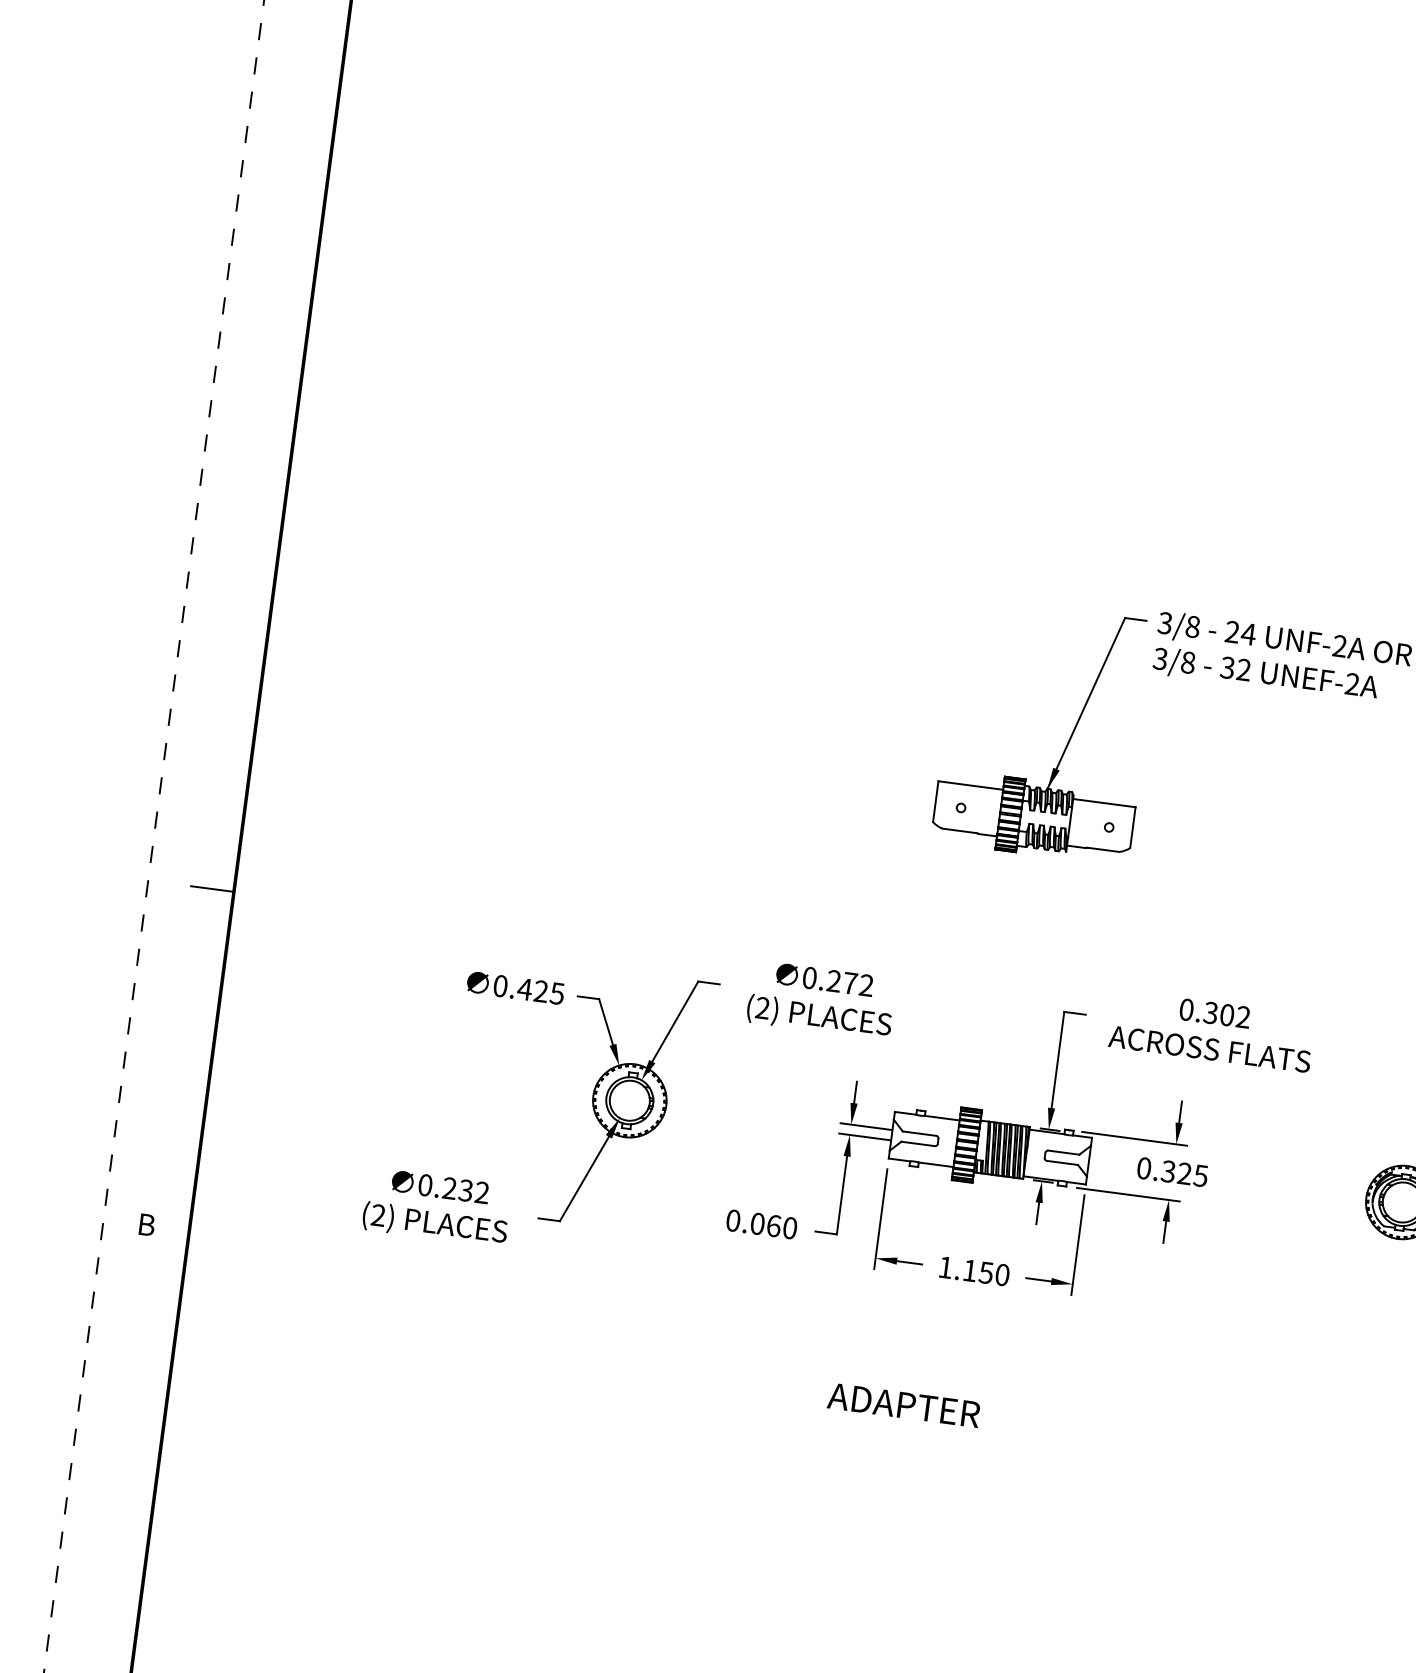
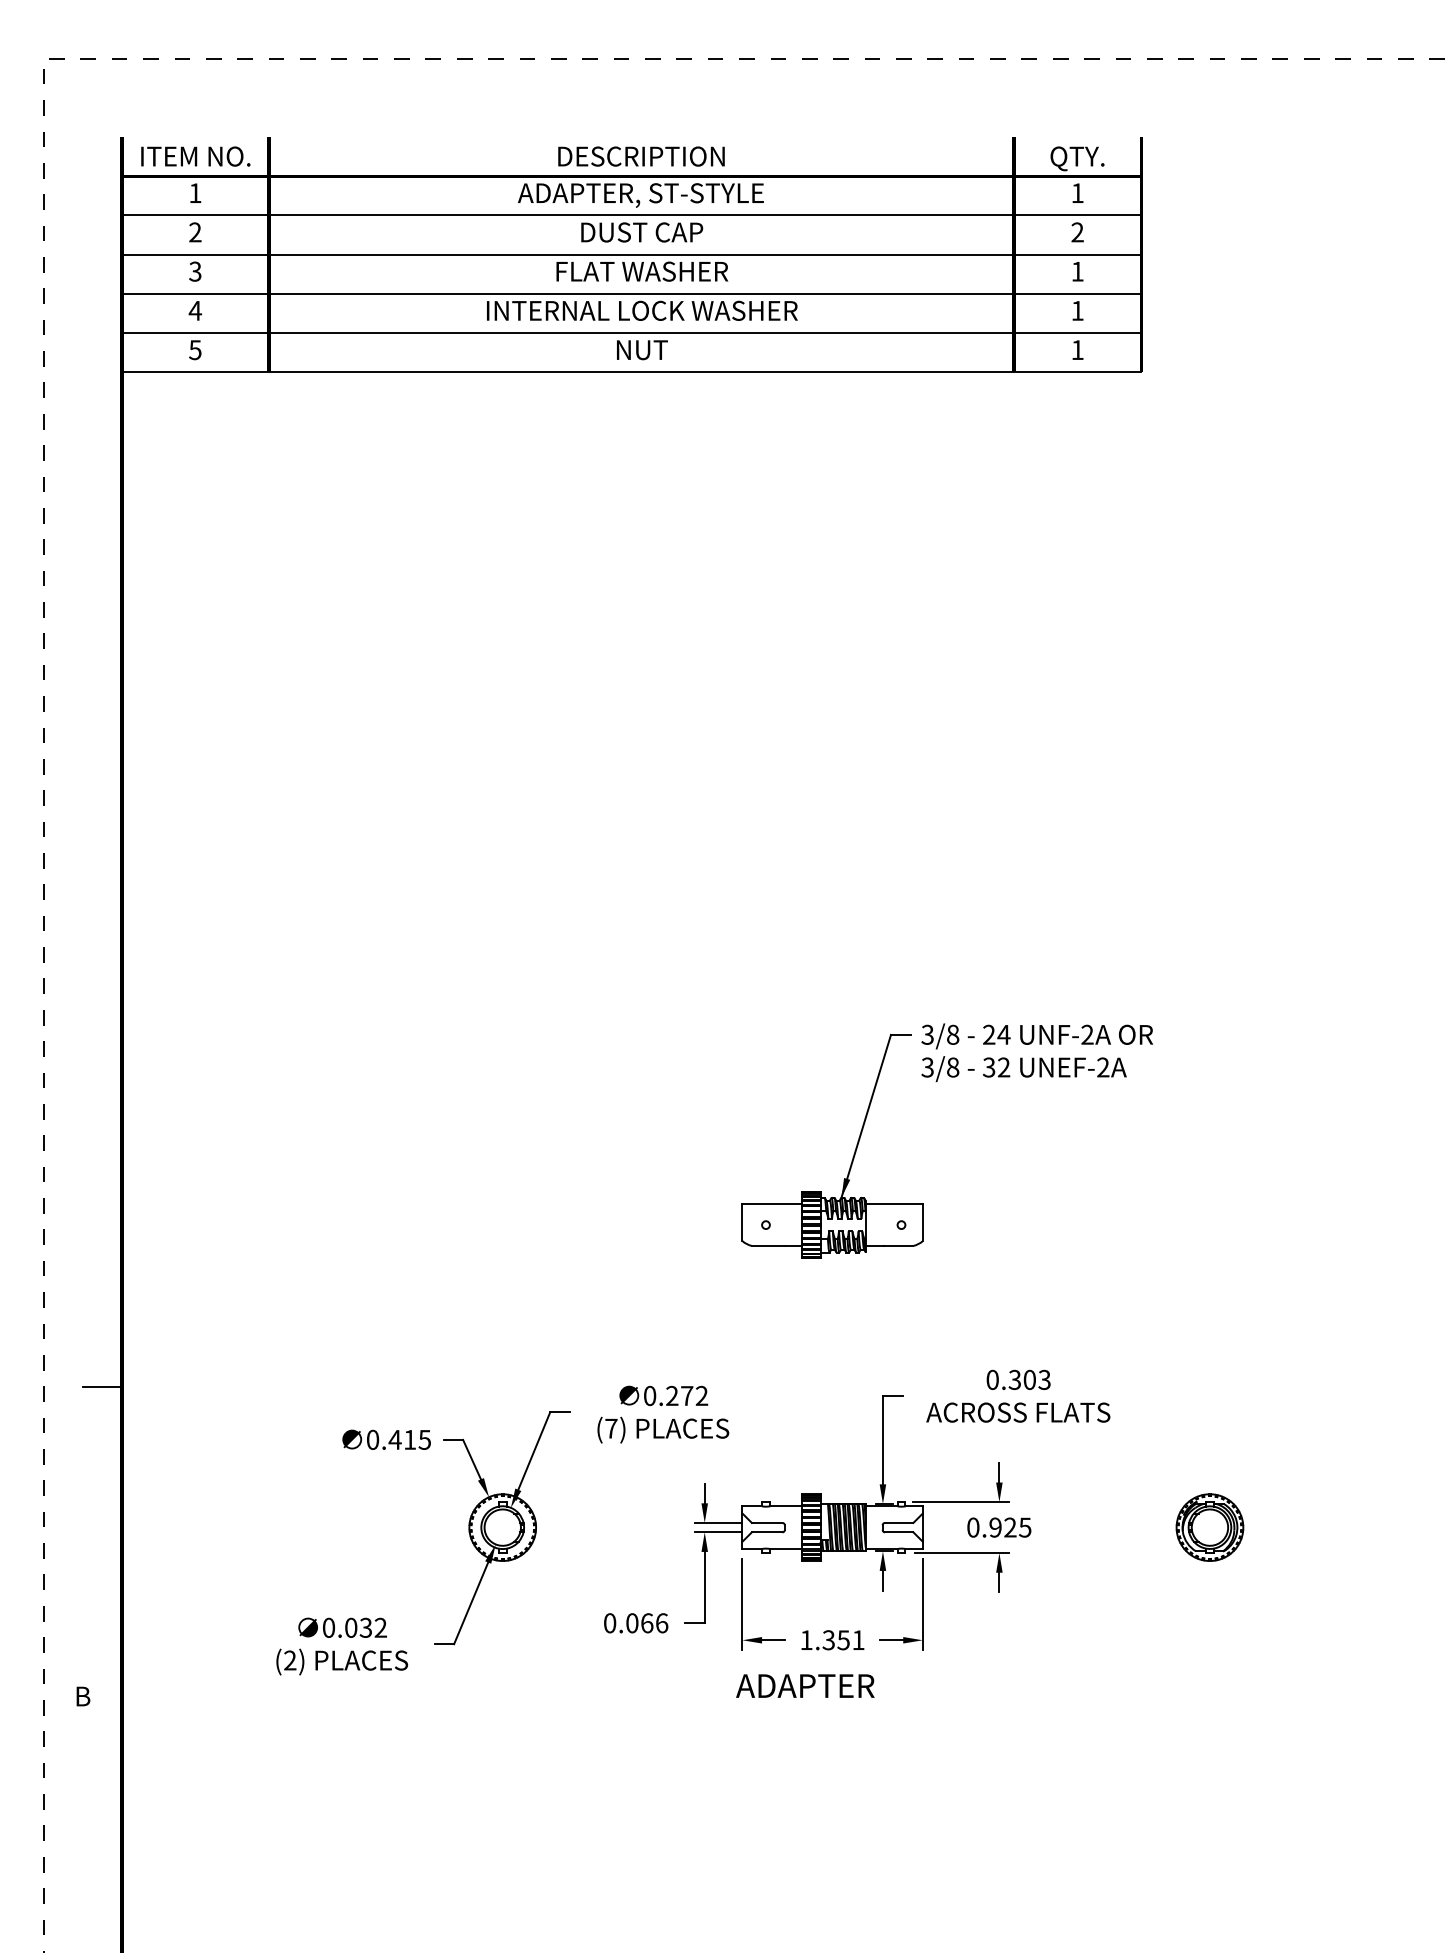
text: (541, 991) -> (410, 1439), 0.425 -> 0.415
text: (762, 1008) -> (611, 1428), (2) -> (7)
text: (1243, 1017) -> (1044, 1380), 0.302 -> 0.303
text: (1168, 1171) -> (995, 1527), 0.325 -> 0.925
text: (450, 1188) -> (351, 1627), 0.232 -> 0.032
text: (790, 1228) -> (662, 1623), 0.060 -> 0.066
text: (986, 1273) -> (843, 1640), 1.150 -> 1.351
text: (904, 1404) -> (805, 1685), moved

